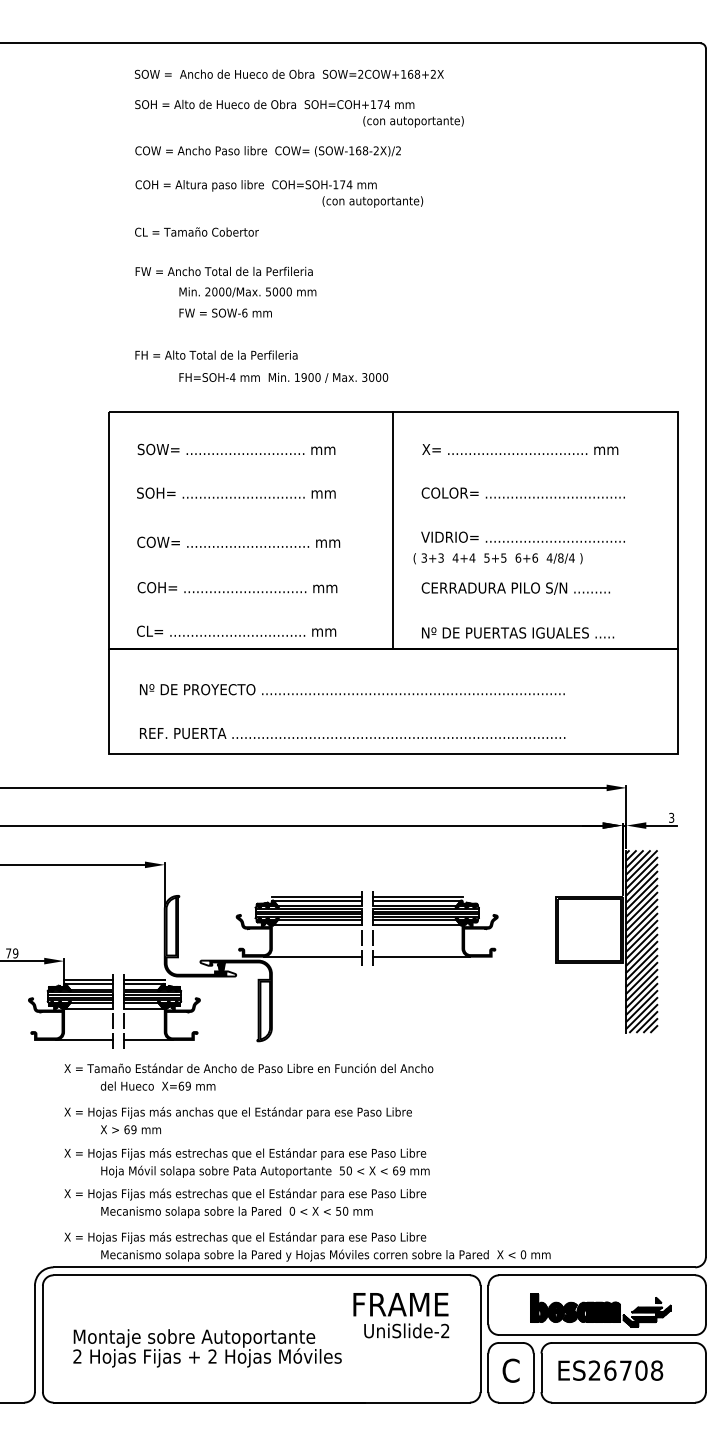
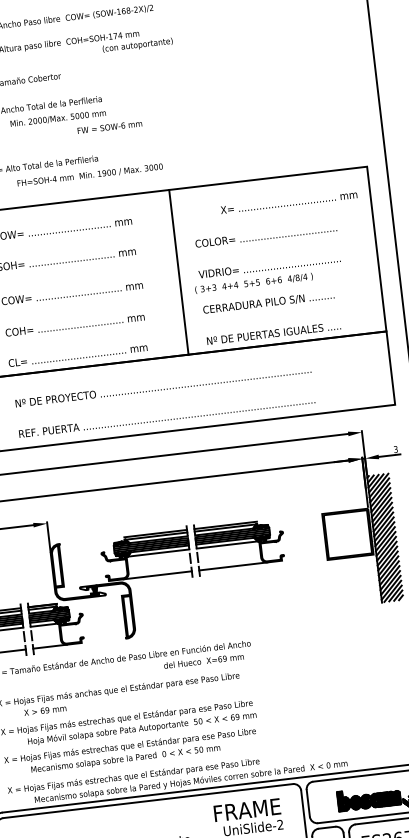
text: (225, 312) -> (109, 126), moved
text: (520, 449) -> (289, 202), moved
text: (157, 1085) -> (203, 660), moved

